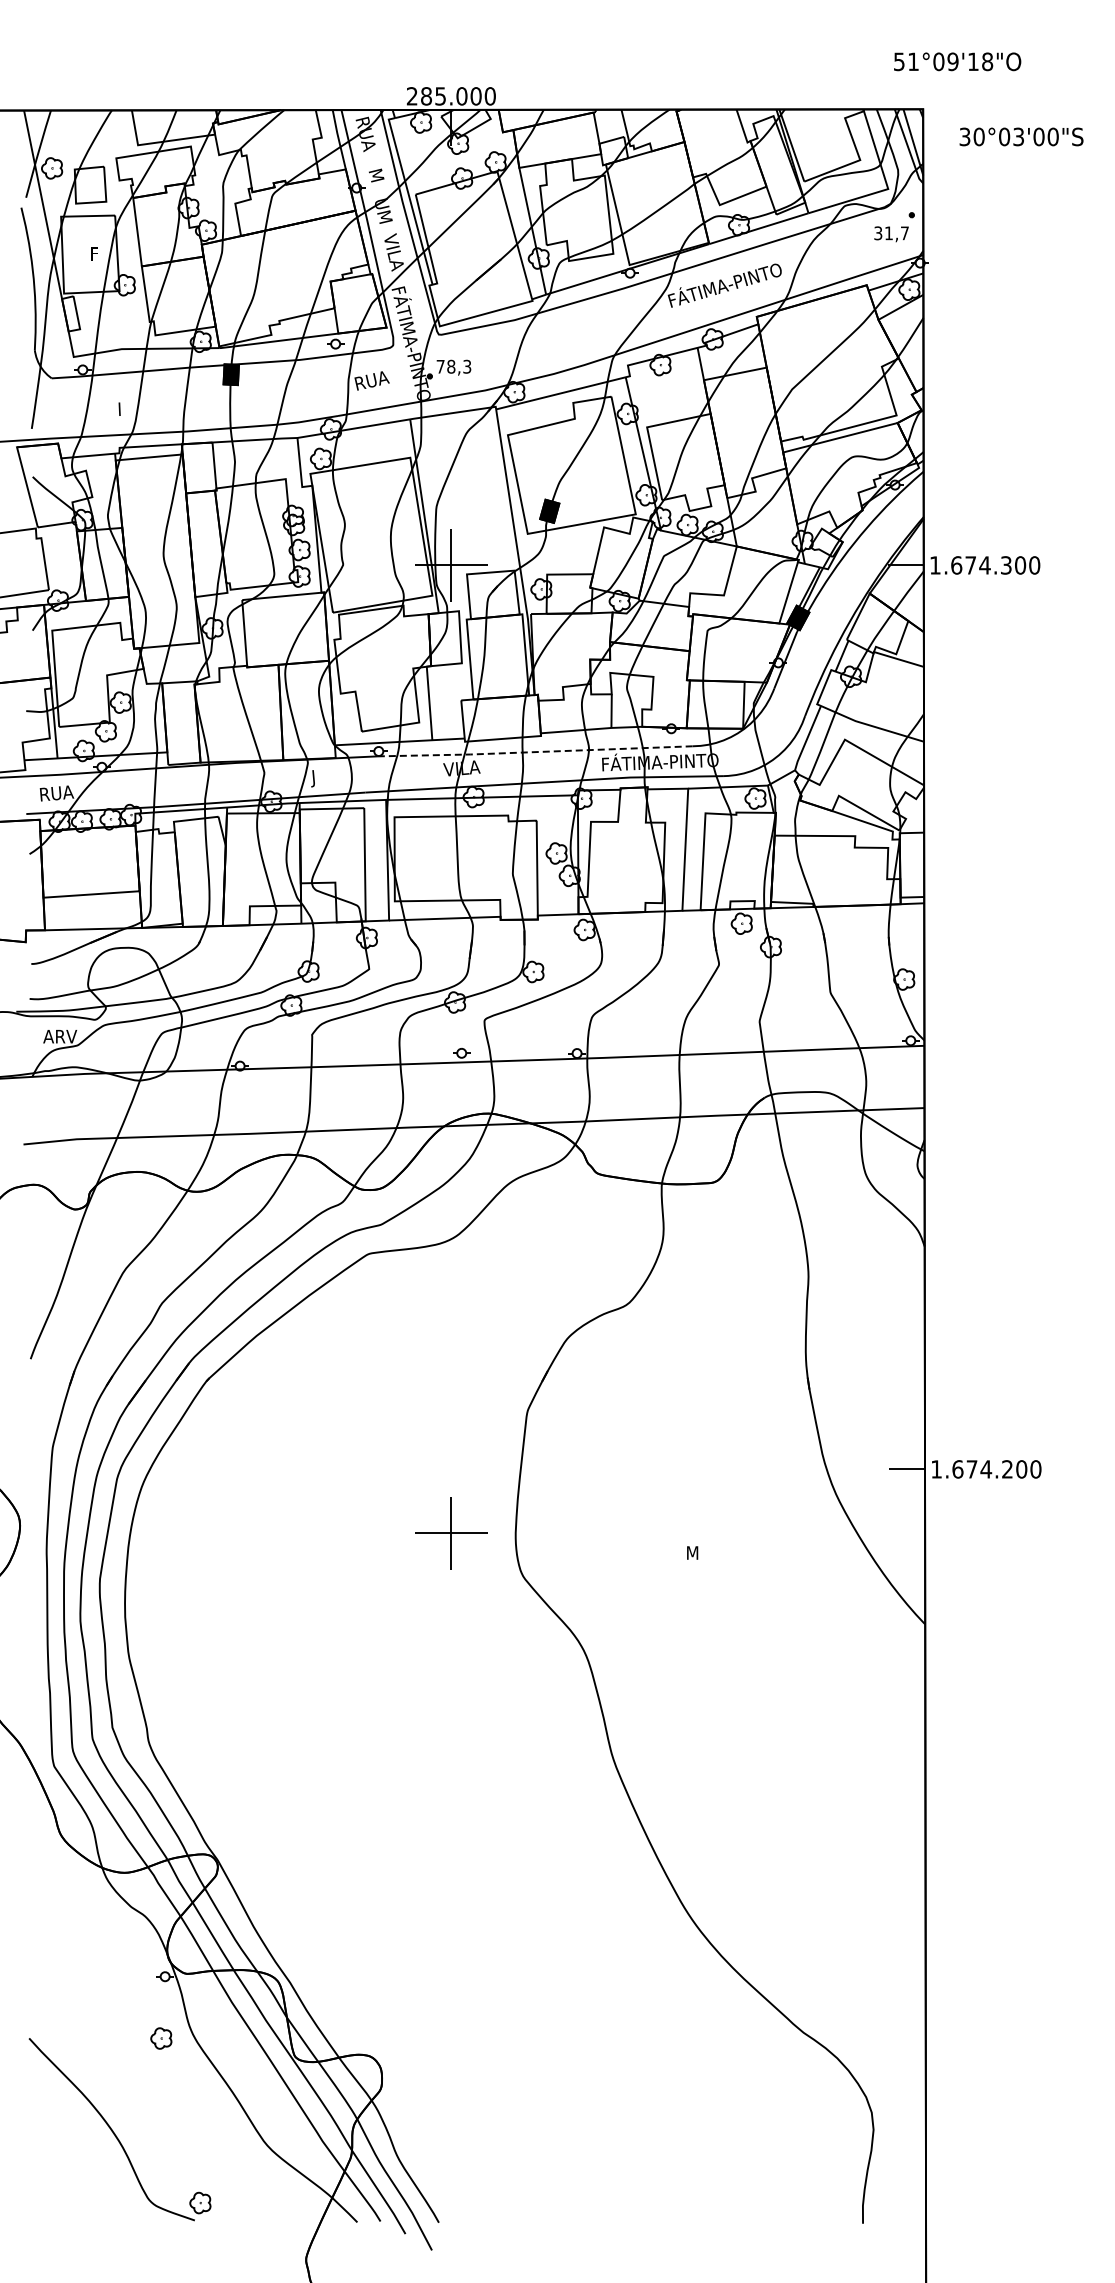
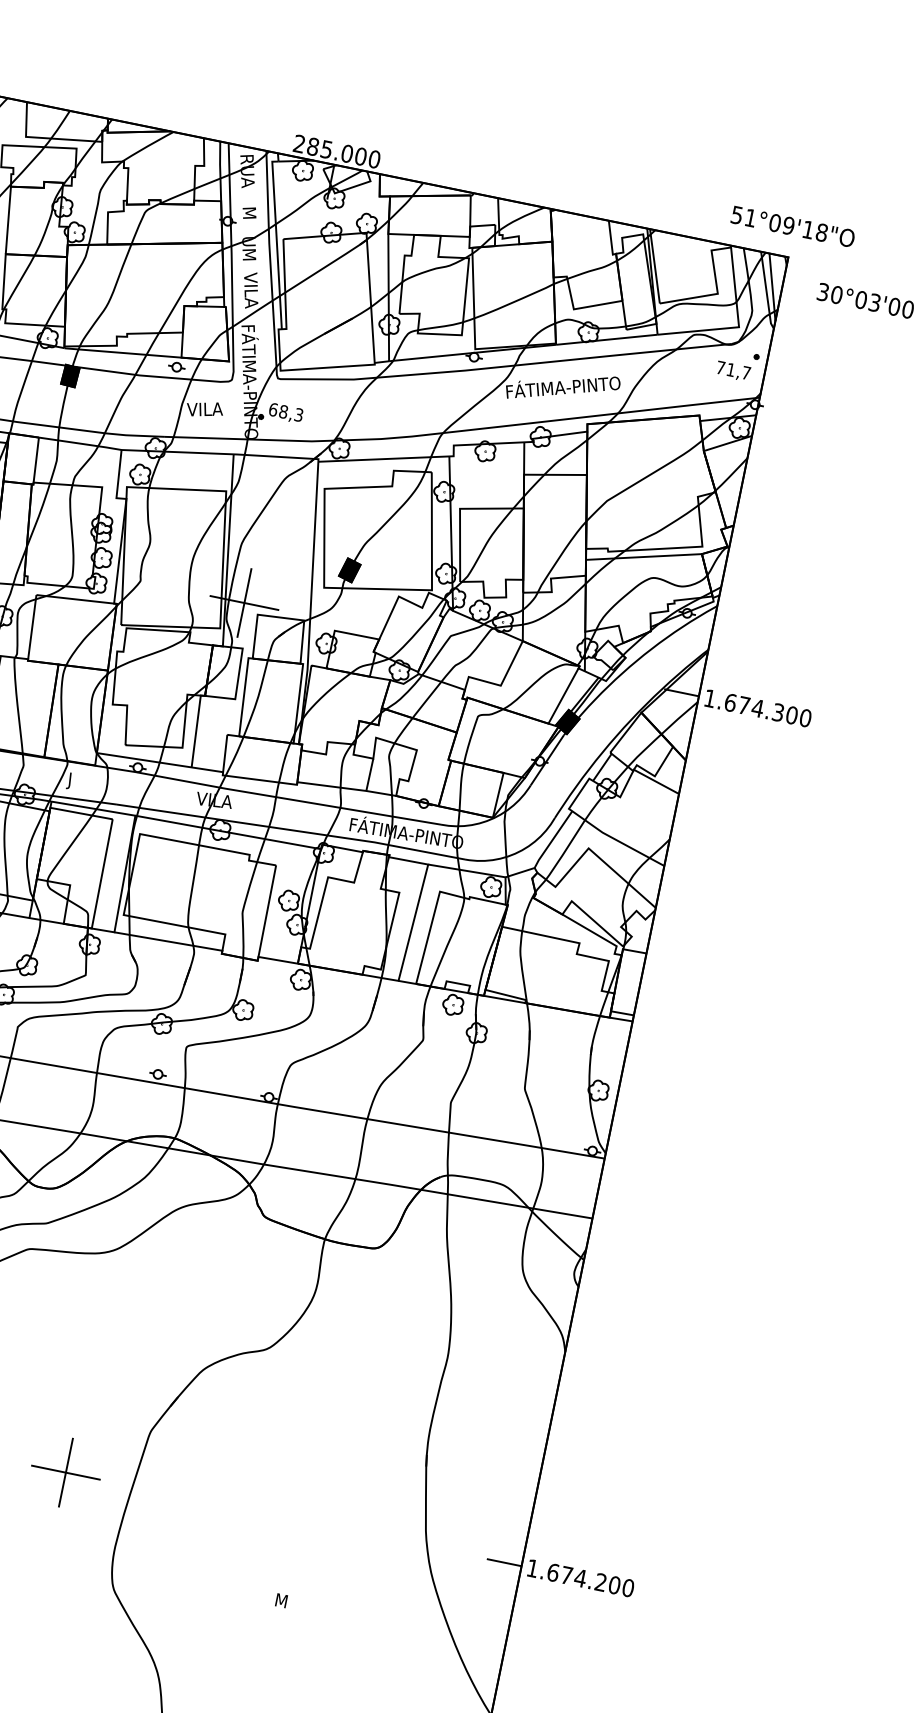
text: (957, 61) -> (793, 226), moved
text: (878, 233) -> (720, 368), 31,7 -> 71,7
text: (440, 366) -> (273, 409), 78,3 -> 68,3
text: (372, 380) -> (205, 409), RUA -> VILA
line: (534, 752) -> (287, 799), dashed -> solid
part: (451, 1533) -> (66, 1472), moved

